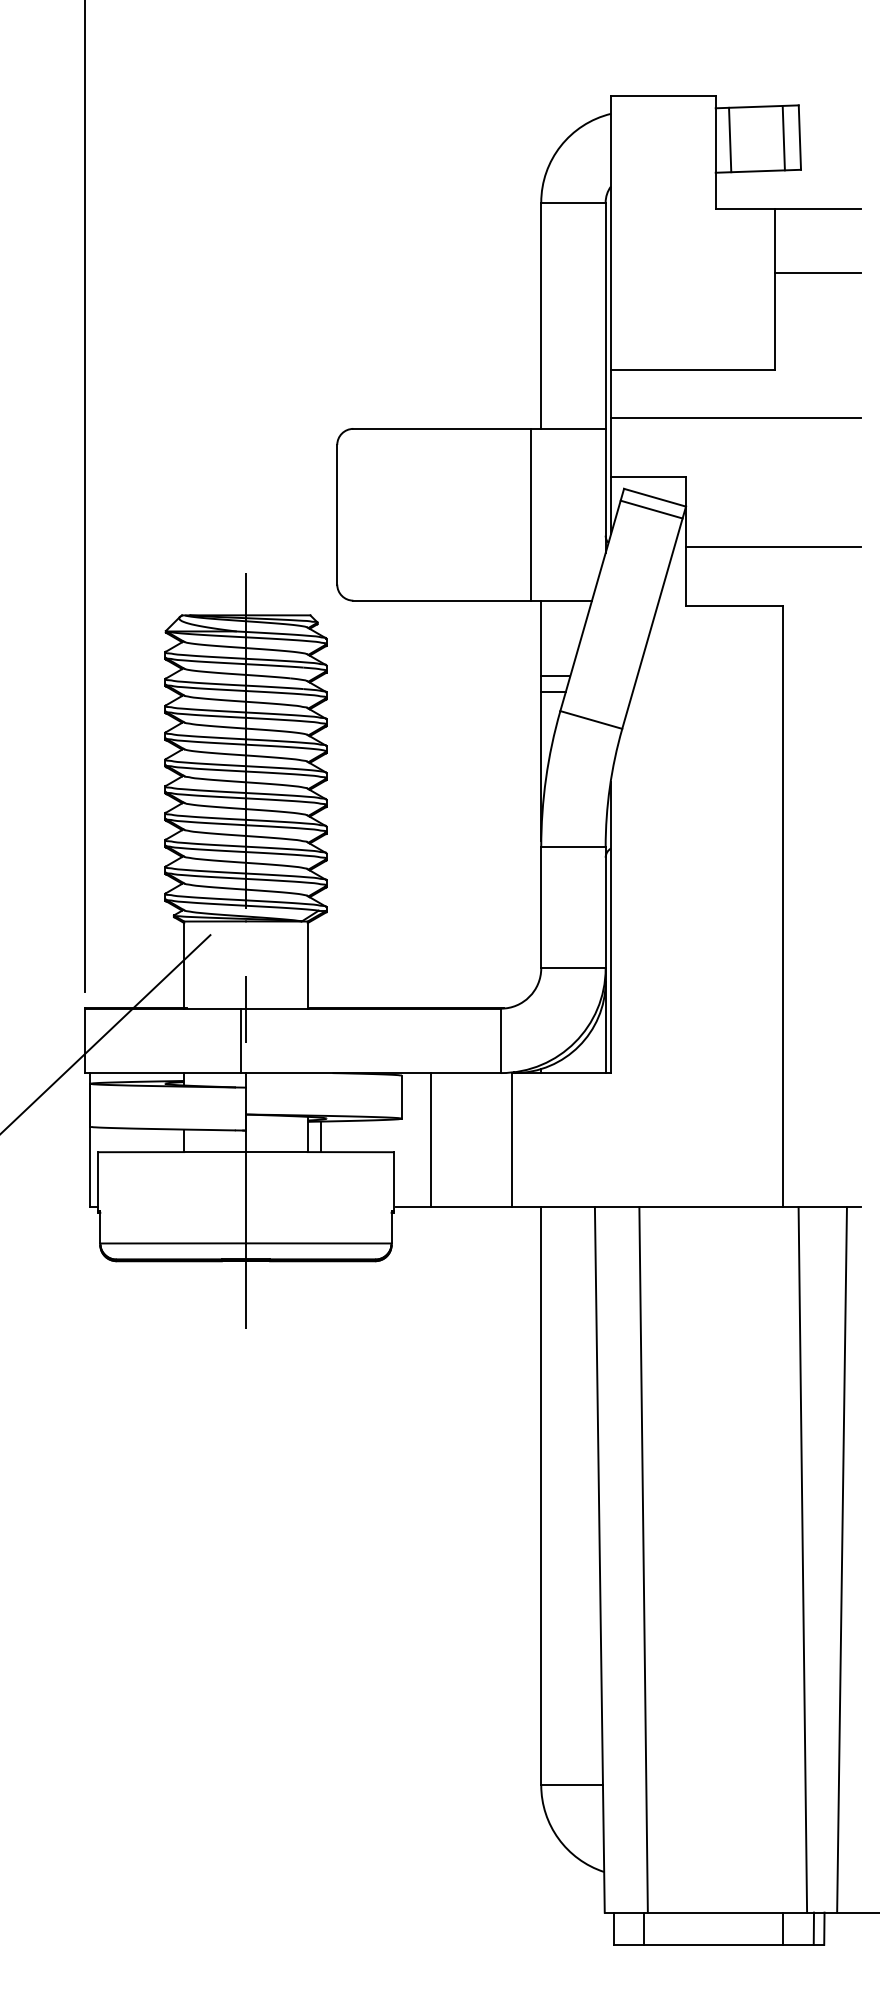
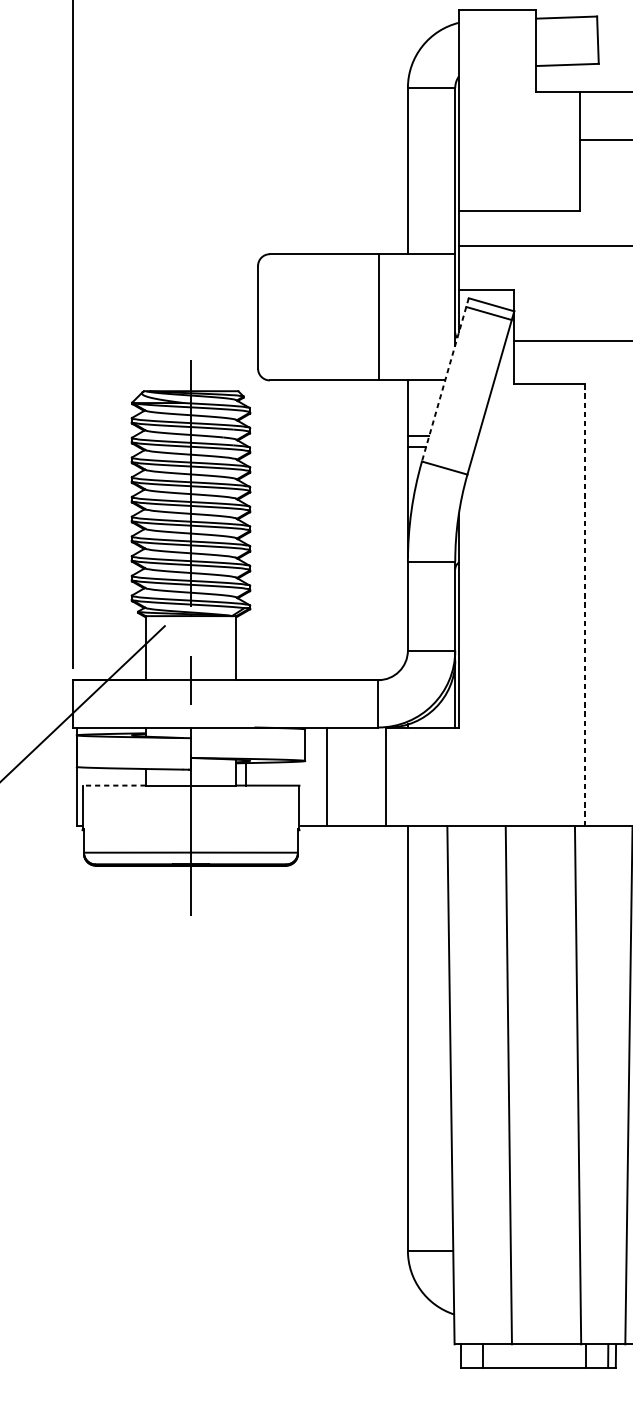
line: (783, 137) -> (585, 40), removed
line: (730, 139) -> (546, 41), removed
line: (530, 514) -> (378, 317), moved
line: (592, 599) -> (445, 379), solid -> dashed
line: (782, 906) -> (585, 605), solid -> dashed
line: (240, 1040) -> (186, 703), removed
line: (141, 1152) -> (114, 785), solid -> dashed
line: (643, 1559) -> (508, 1084), moved
line: (802, 1559) -> (577, 1084), moved

